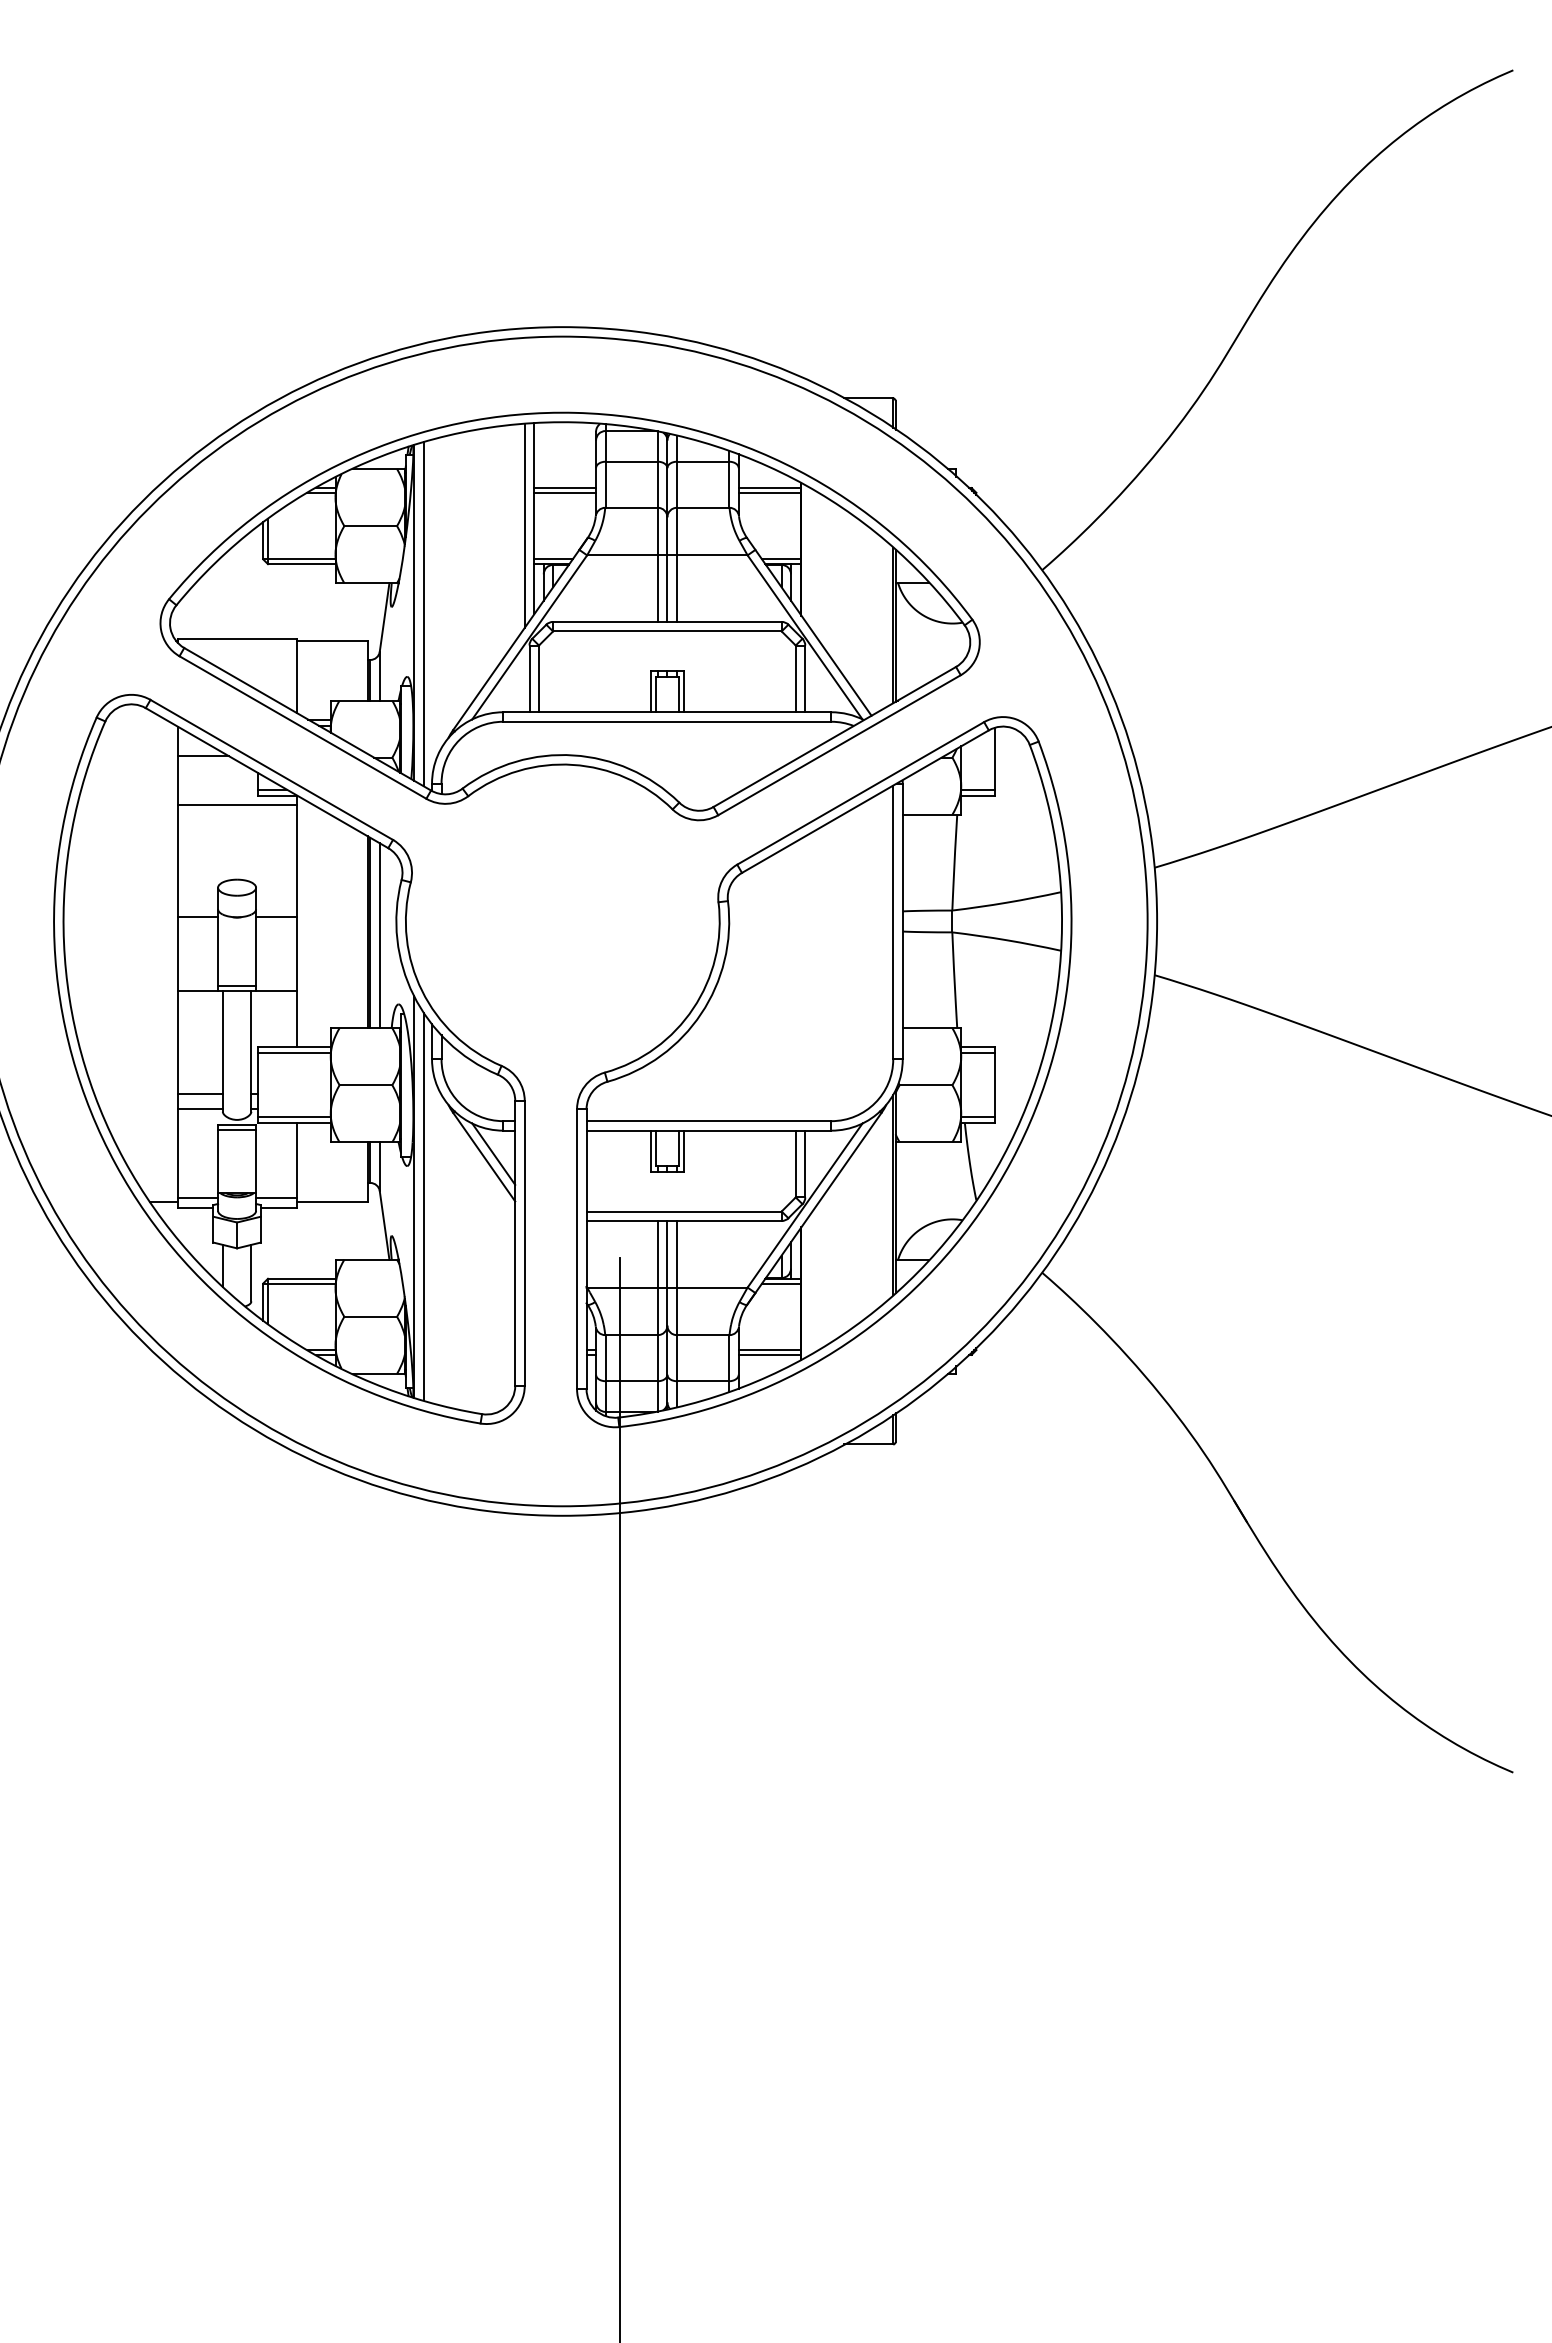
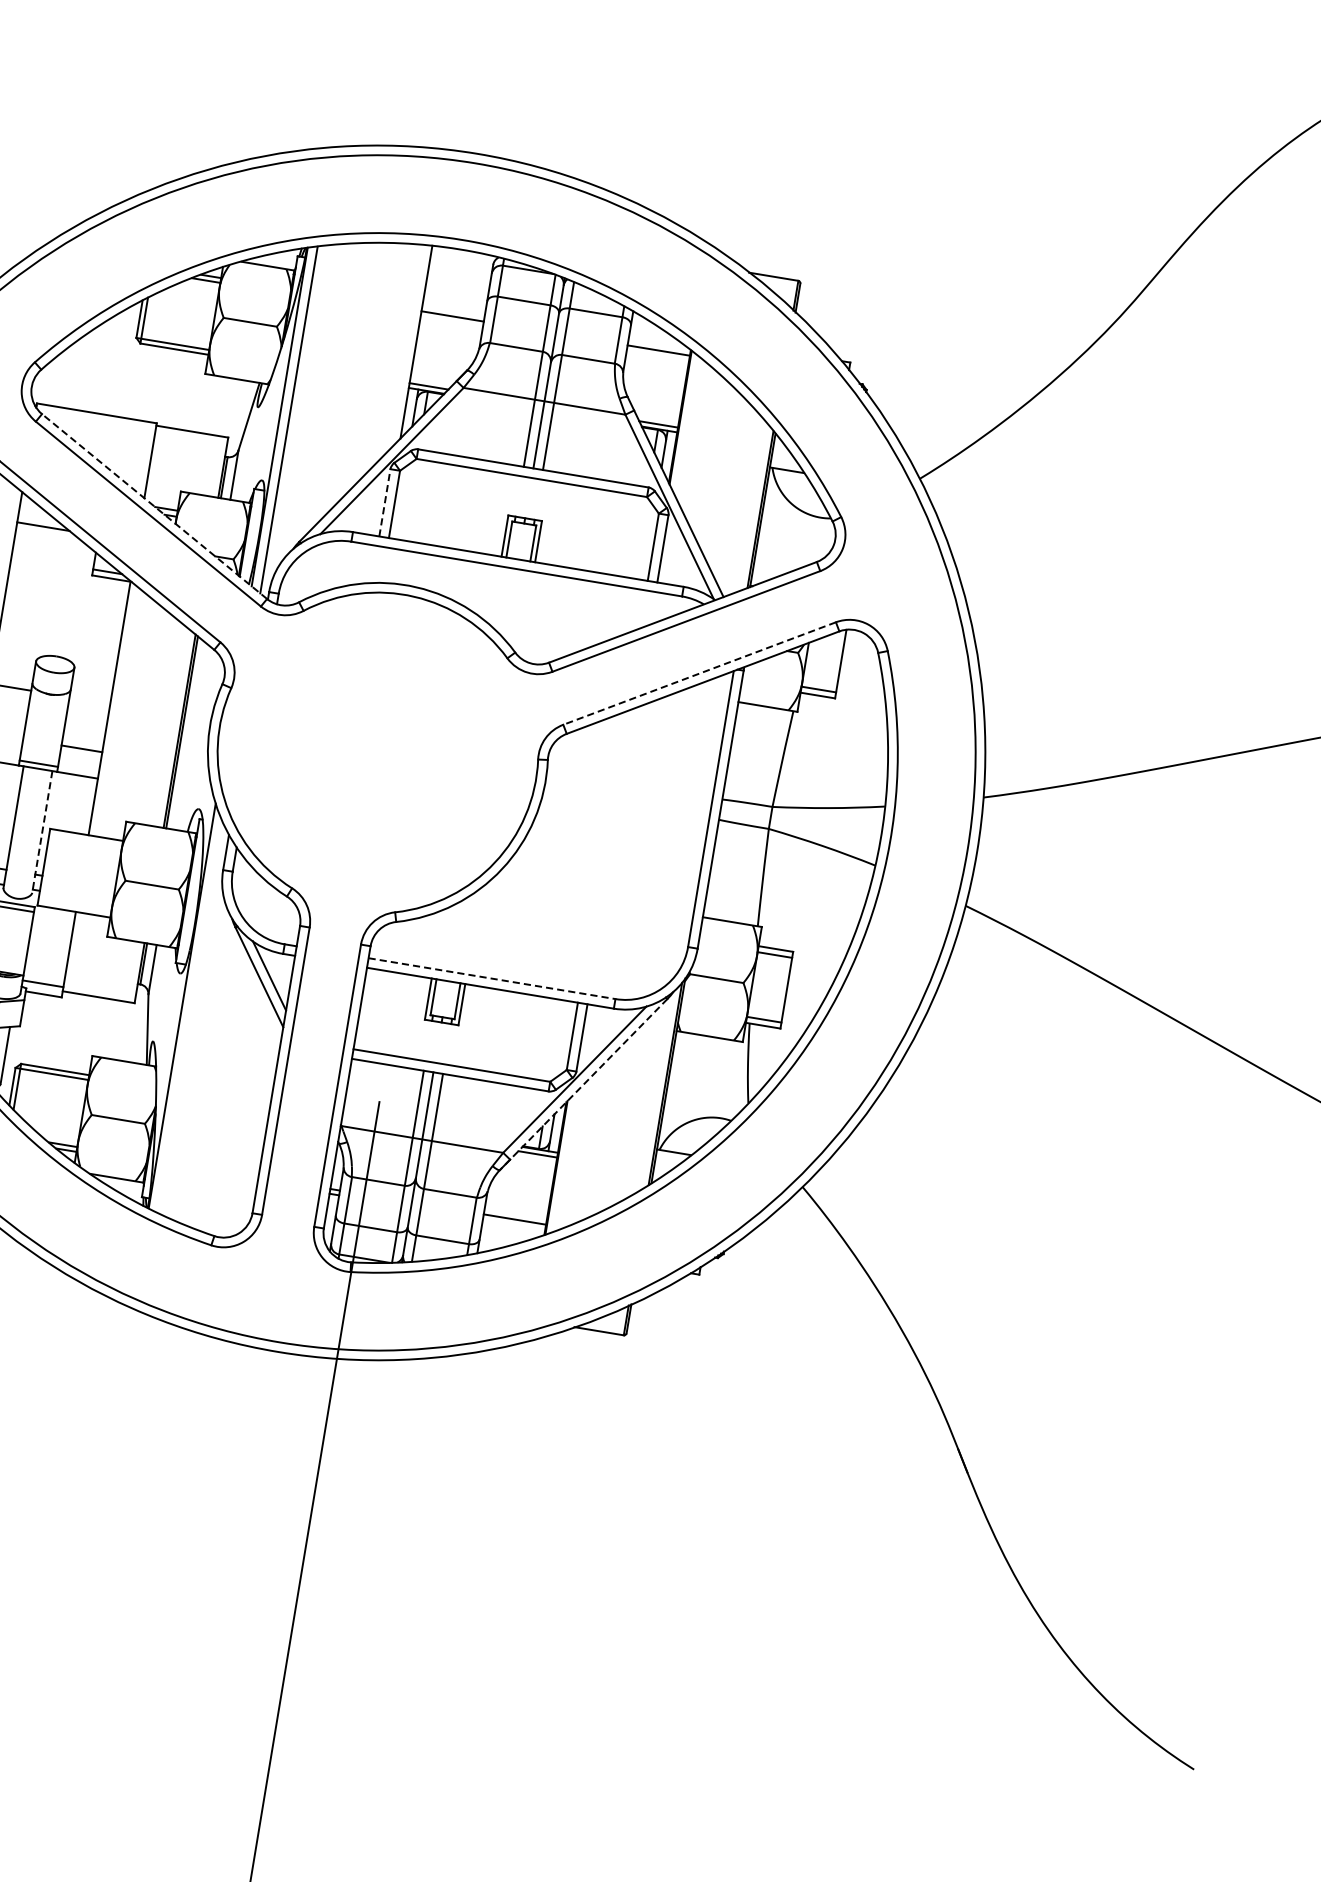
line: (565, 492) -> (452, 320), removed
line: (769, 492) -> (657, 354), removed
line: (524, 525) -> (405, 347), removed
line: (529, 678) -> (384, 502), solid -> dashed
line: (307, 719) -> (154, 506), solid -> dashed
line: (860, 793) -> (699, 673), solid -> dashed
line: (236, 804) -> (68, 580), removed
line: (276, 916) -> (82, 748), moved
line: (379, 935) -> (190, 736), removed
line: (251, 1051) -> (42, 832), solid -> dashed
line: (294, 1053) -> (85, 841), removed
line: (294, 1117) -> (74, 905), removed
line: (709, 1121) -> (492, 979), solid -> dashed
line: (423, 1206) -> (189, 1017), removed
line: (814, 1209) -> (583, 1085), solid -> dashed
line: (769, 1354) -> (514, 1223), removed

